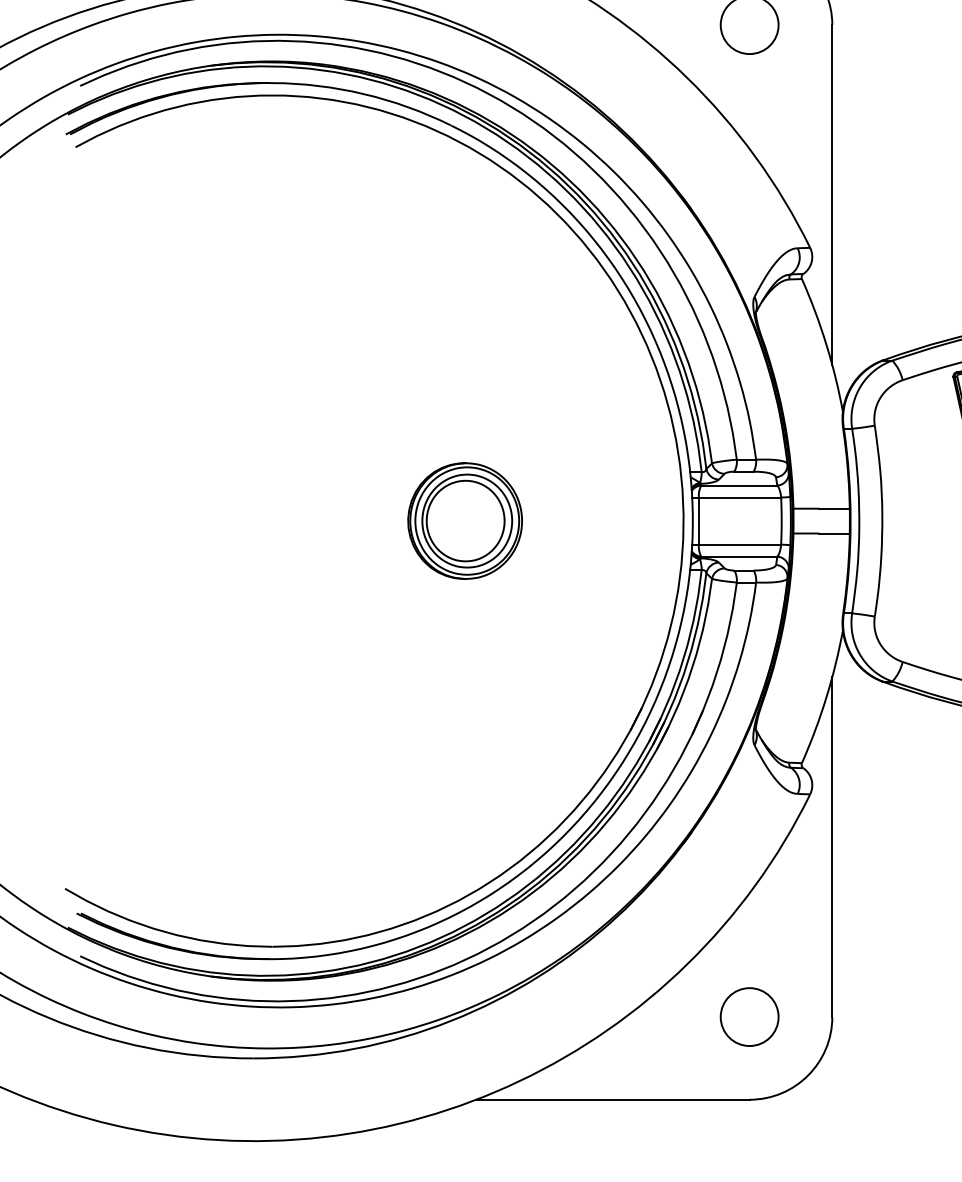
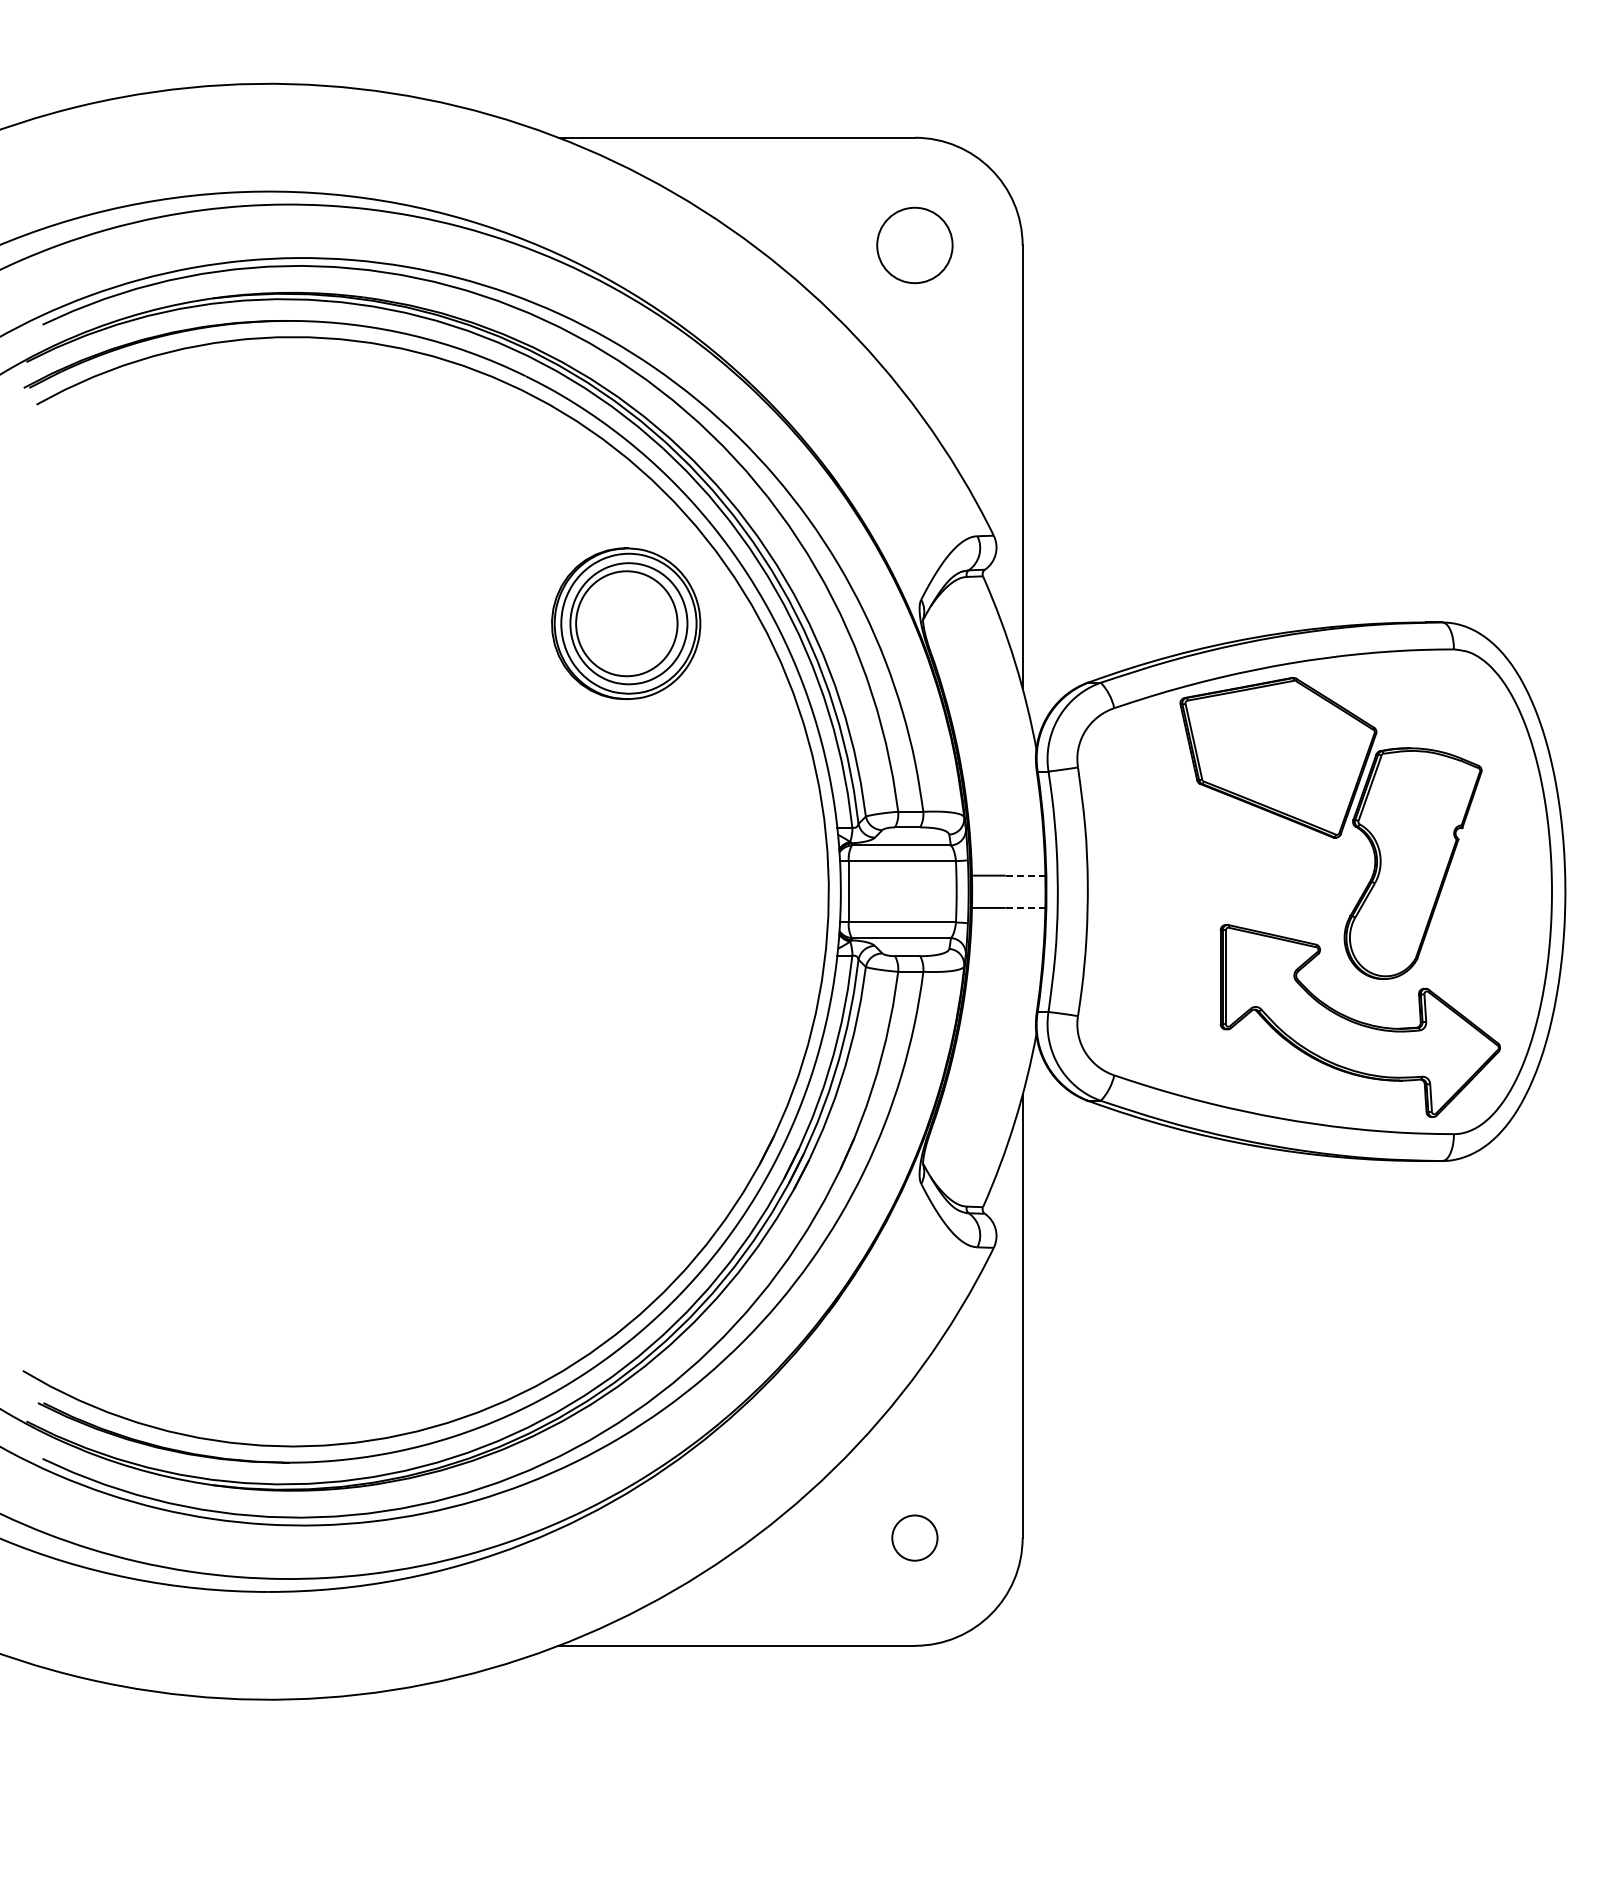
line: (834, 508) -> (1025, 875), solid -> dashed
part: (465, 520) -> (626, 623), moved
line: (834, 533) -> (1025, 907), solid -> dashed
circle: (749, 1016) -> (914, 1537), size x0.6

